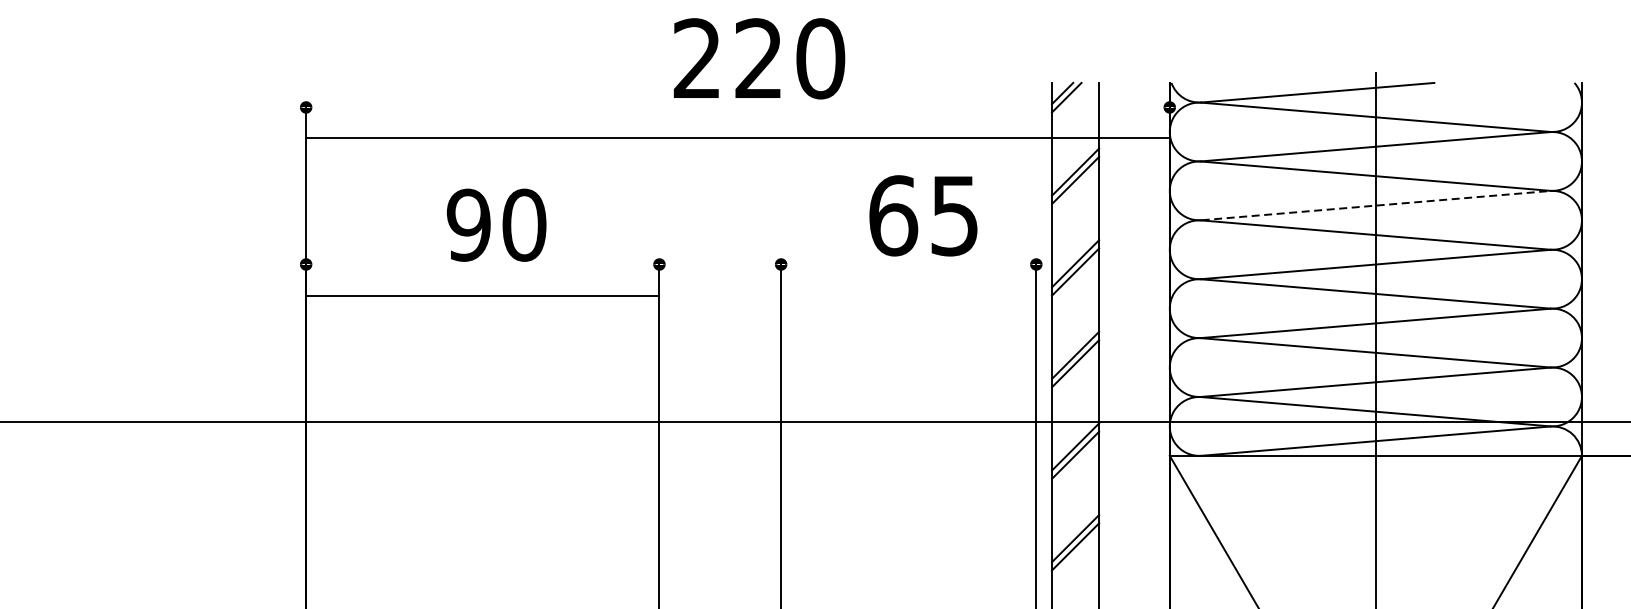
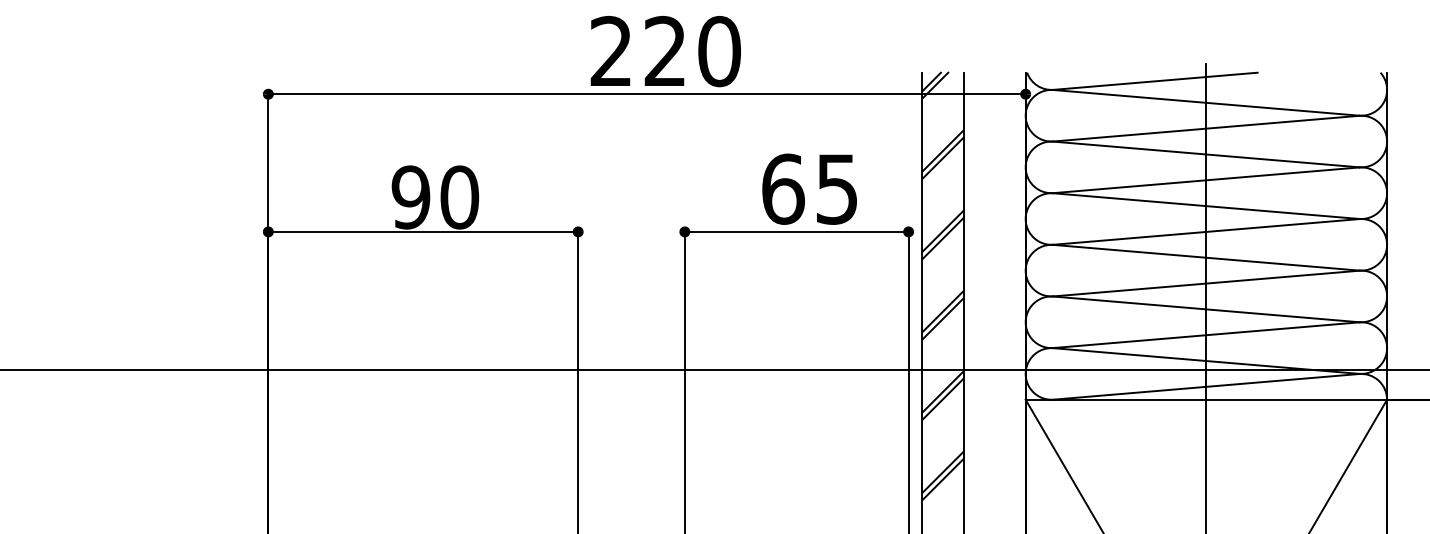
line: (737, 138) -> (646, 94), moved
line: (1376, 205) -> (1206, 180), dashed -> solid
line: (908, 264) -> (796, 231), added
line: (483, 295) -> (423, 231), moved

